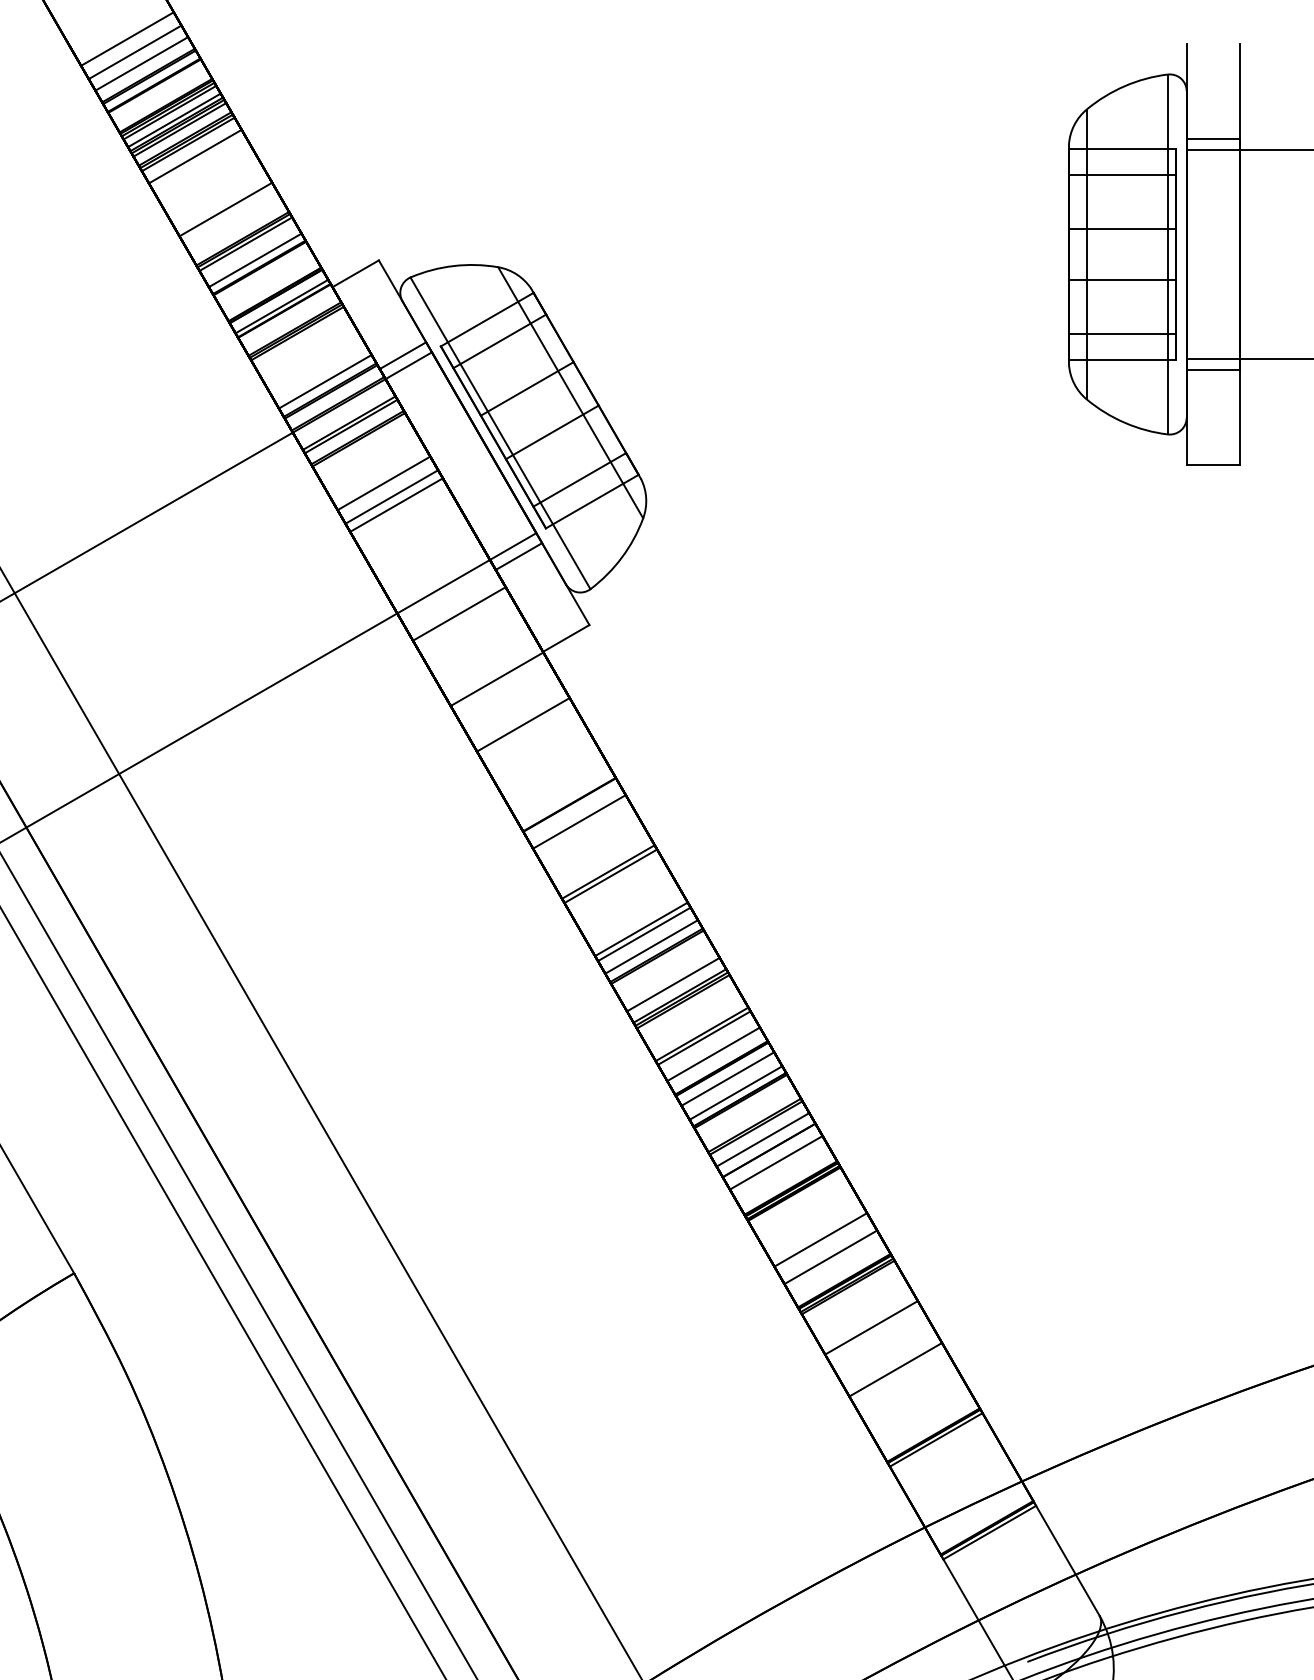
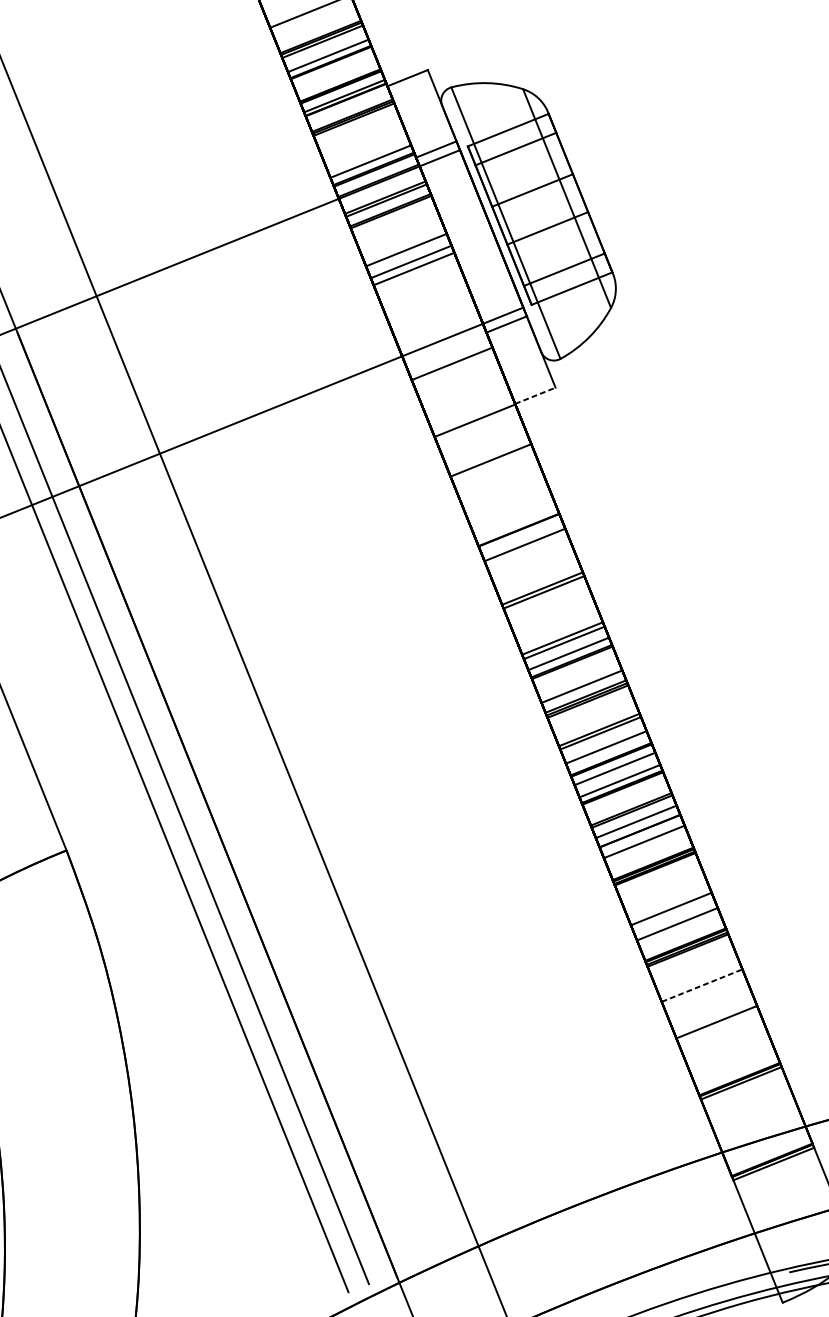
line: (566, 638) -> (535, 395), solid -> dashed
line: (871, 1327) -> (702, 985), solid -> dashed

